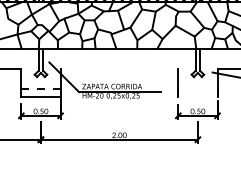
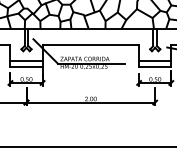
line: (119, 69) -> (90, 45), added
line: (40, 88) -> (26, 60), dashed -> solid
line: (197, 88) -> (154, 60), added
line: (197, 96) -> (154, 67), added

